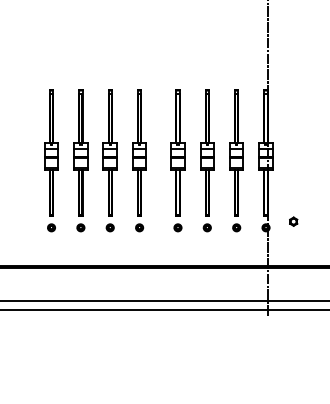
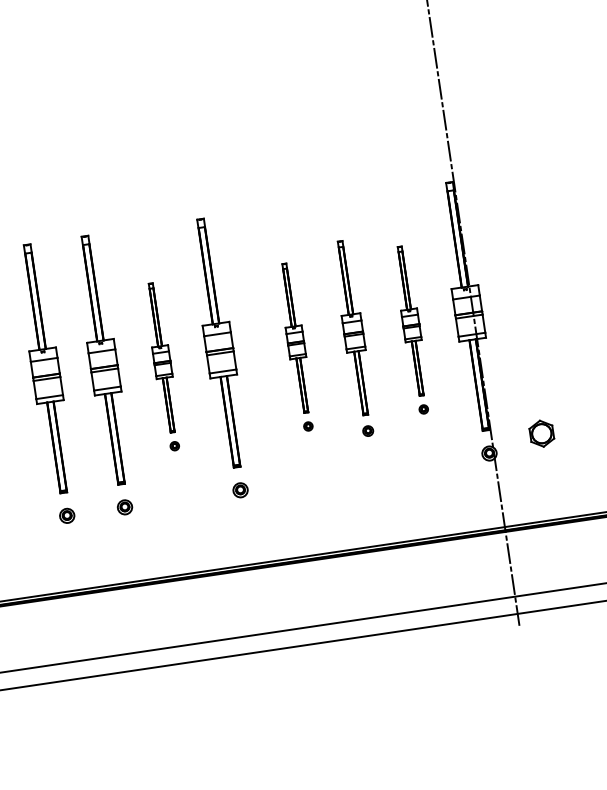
part: (109, 160) -> (161, 366), size x0.6
part: (177, 160) -> (295, 346), size x0.6
part: (207, 160) -> (354, 337), size x0.7
part: (236, 160) -> (411, 329), size x0.6
part: (293, 221) -> (541, 433), size x1.6

